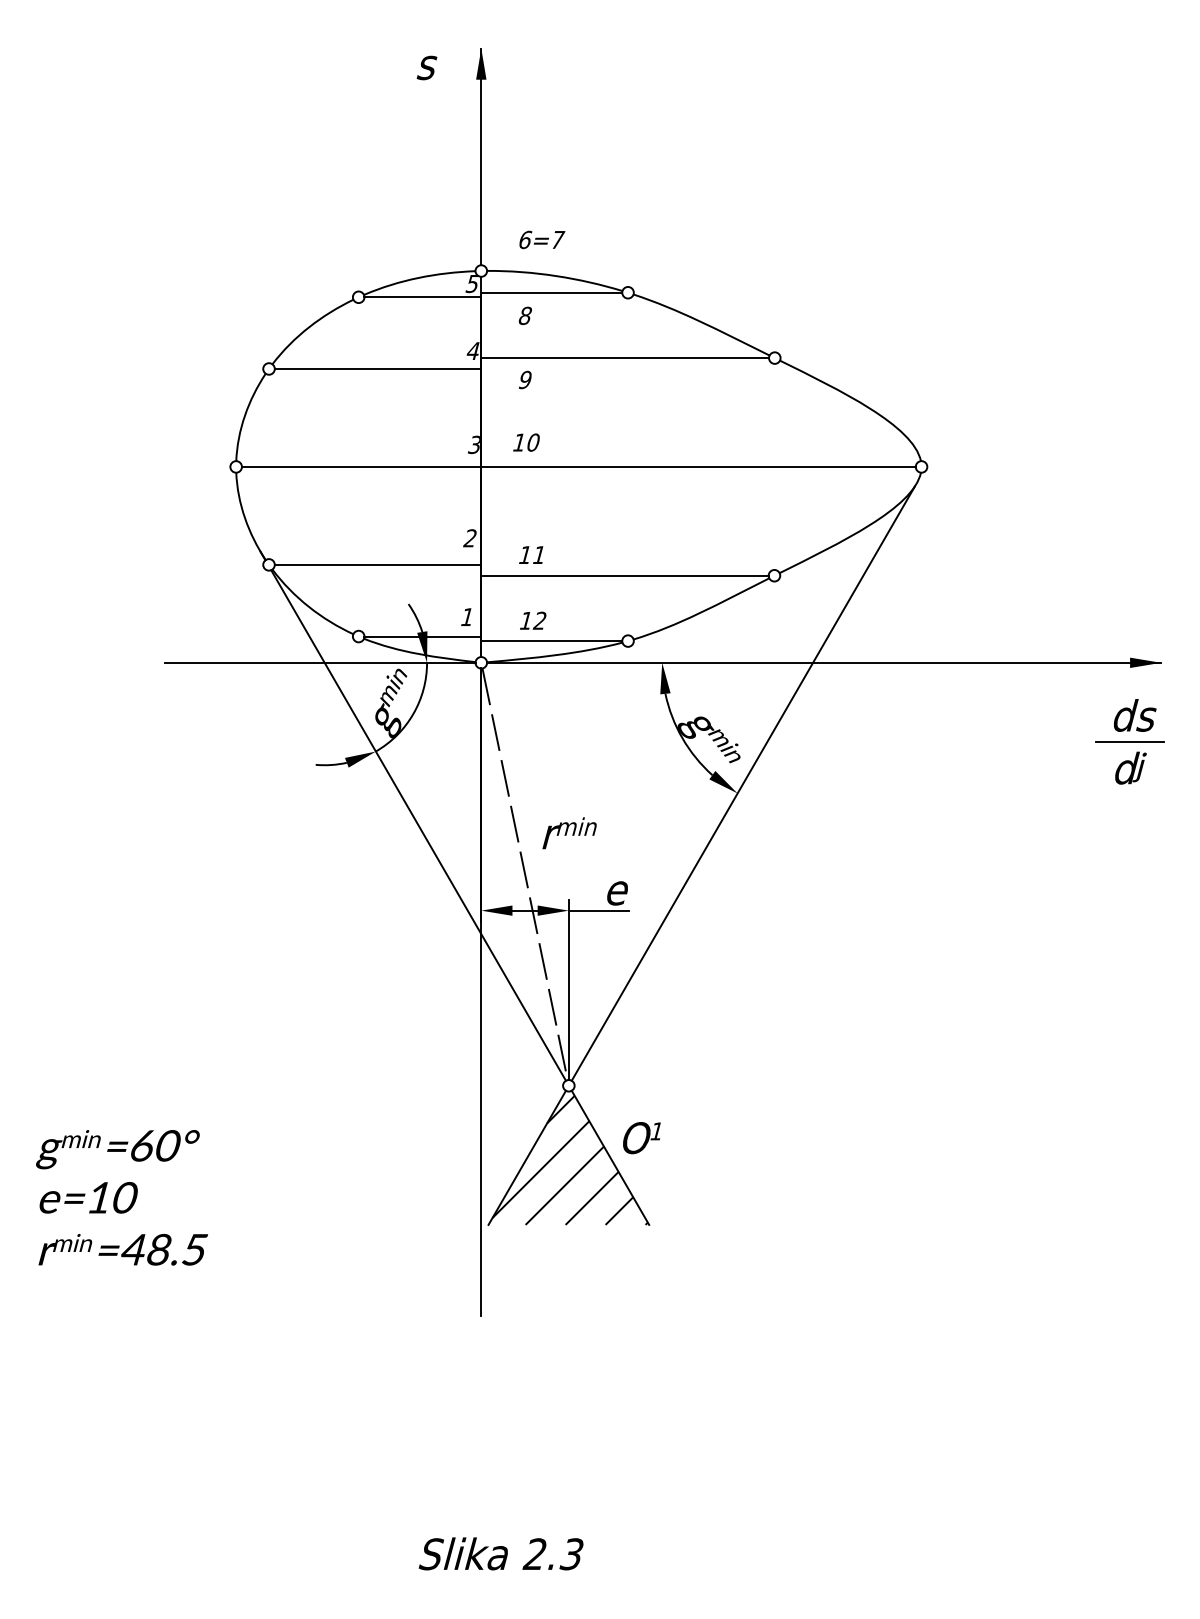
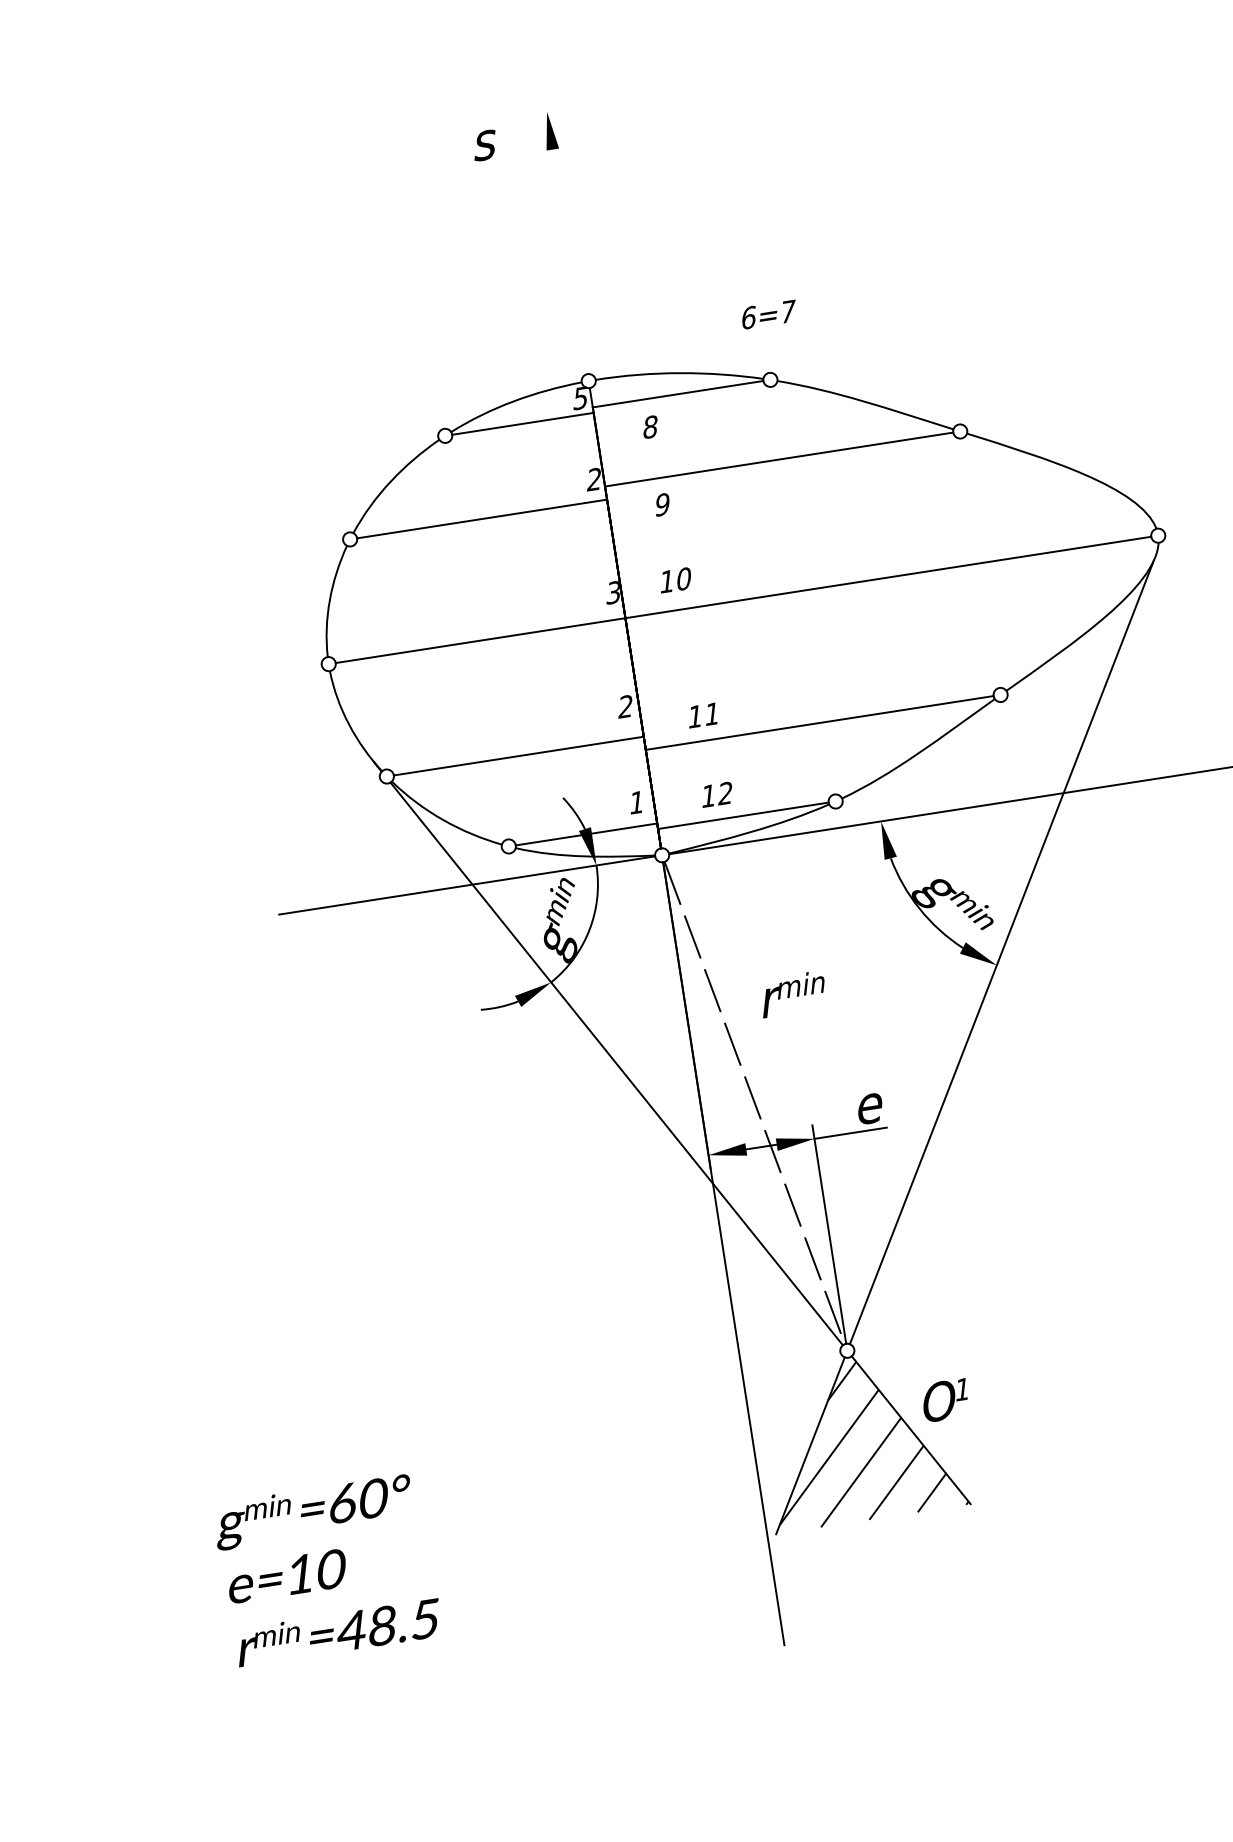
line: (481, 156) -> (567, 242), removed
text: (542, 239) -> (769, 314), moved
text: (472, 350) -> (592, 478), 4 -> 2
text: (569, 833) -> (792, 994), moved

